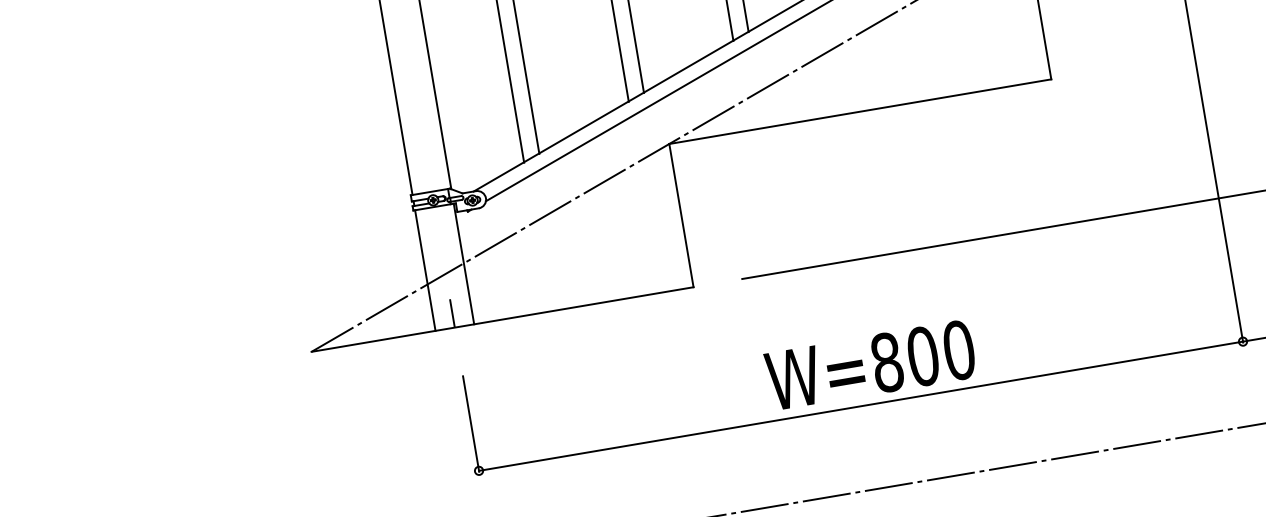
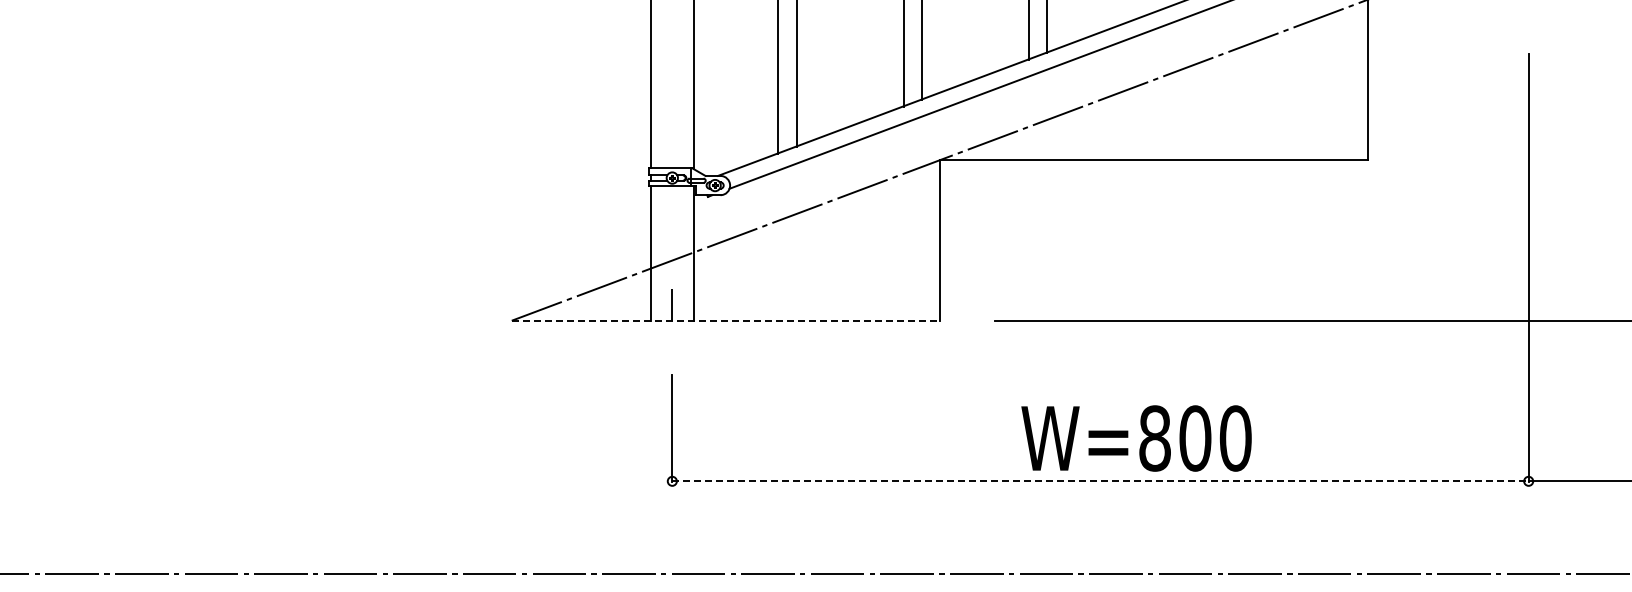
line: (503, 319) -> (726, 320), solid -> dashed
text: (870, 365) -> (1136, 438), moved
line: (861, 406) -> (1101, 481), solid -> dashed

